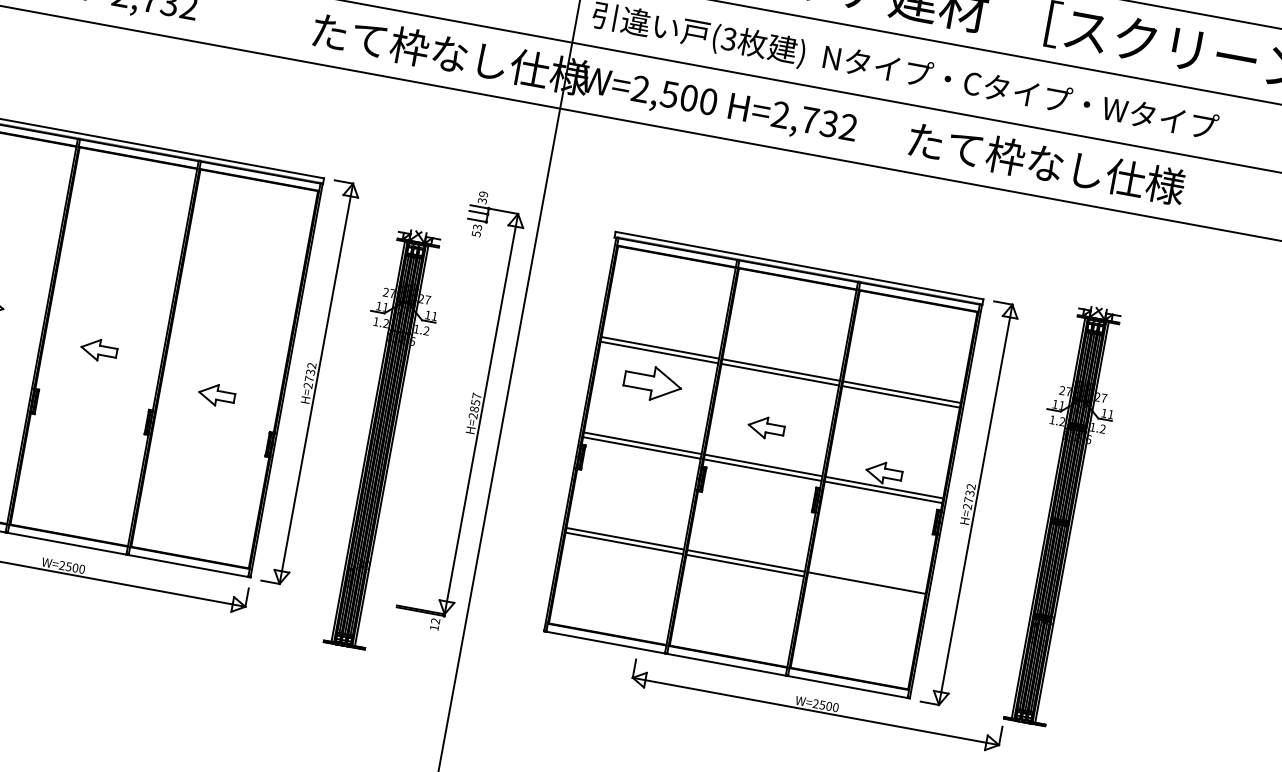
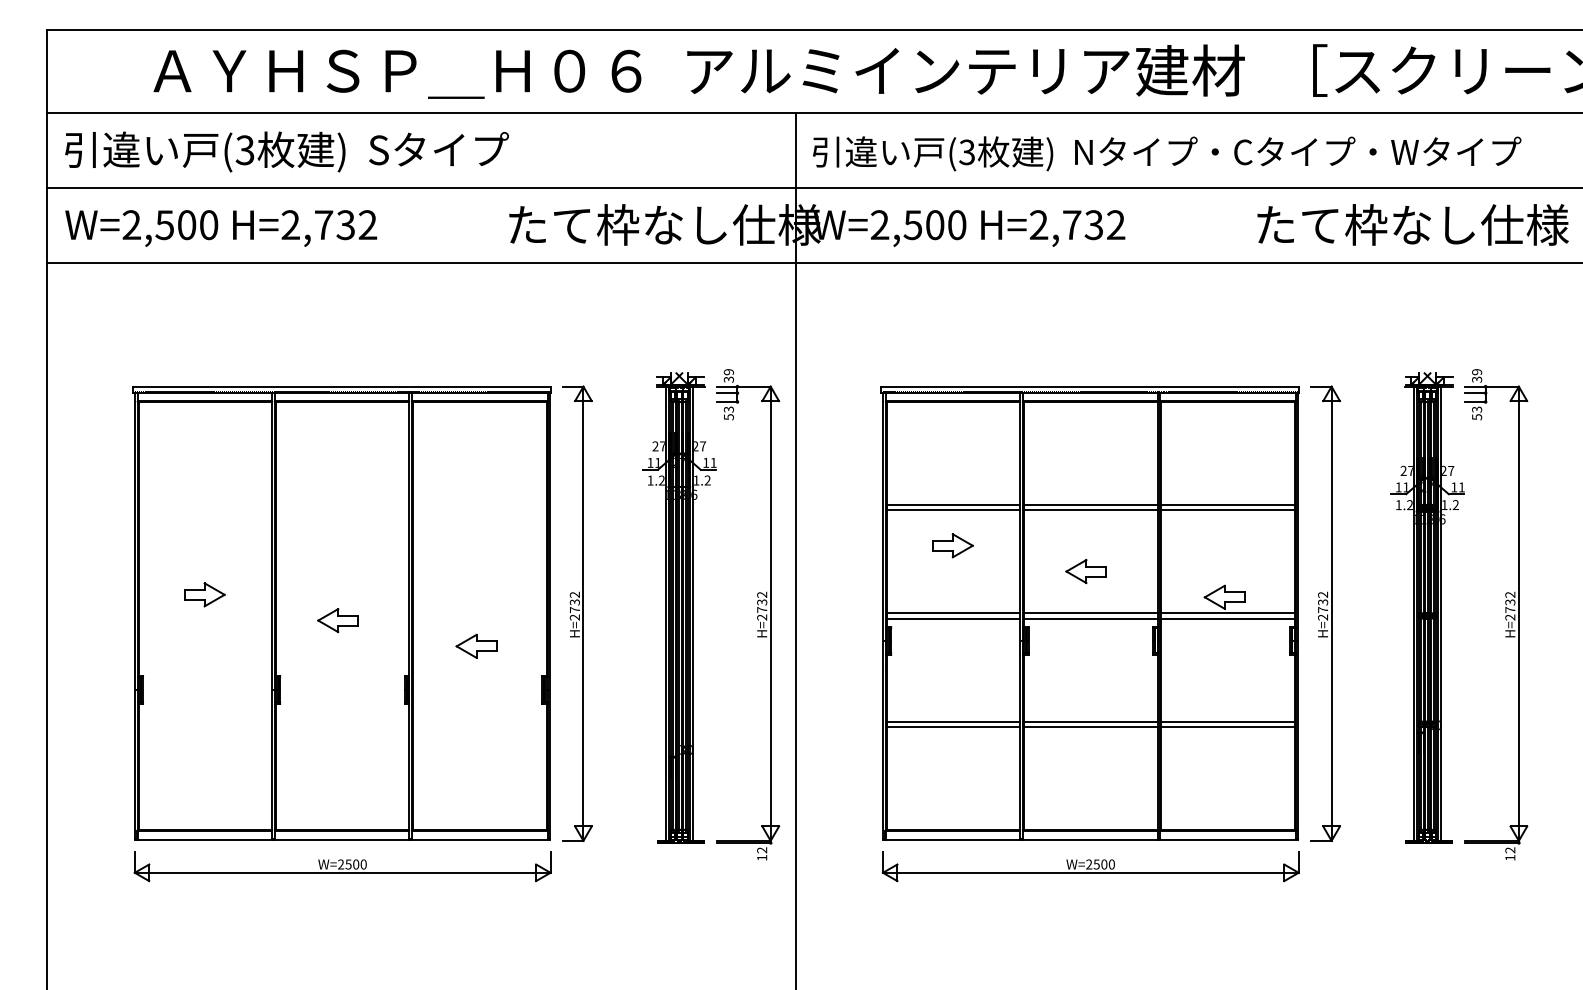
text: (1046, 163) -> (1412, 224), moved
part: (652, 383) -> (952, 545), size x0.62
text: (476, 401) -> (762, 601), H=2857 -> H=2732
part: (381, 438) -> (679, 607), moved
part: (1129, 531) -> (1505, 612), added
line: (865, 587) -> (1227, 726), added
part: (816, 705) -> (1090, 866), moved

